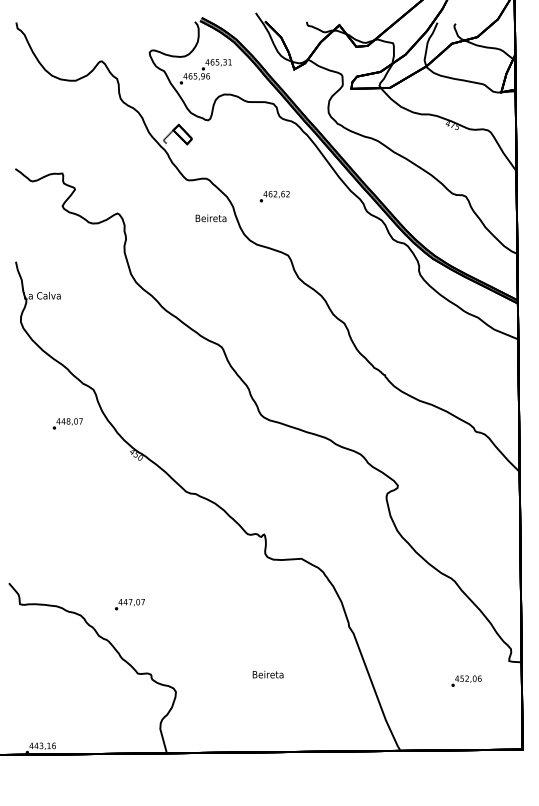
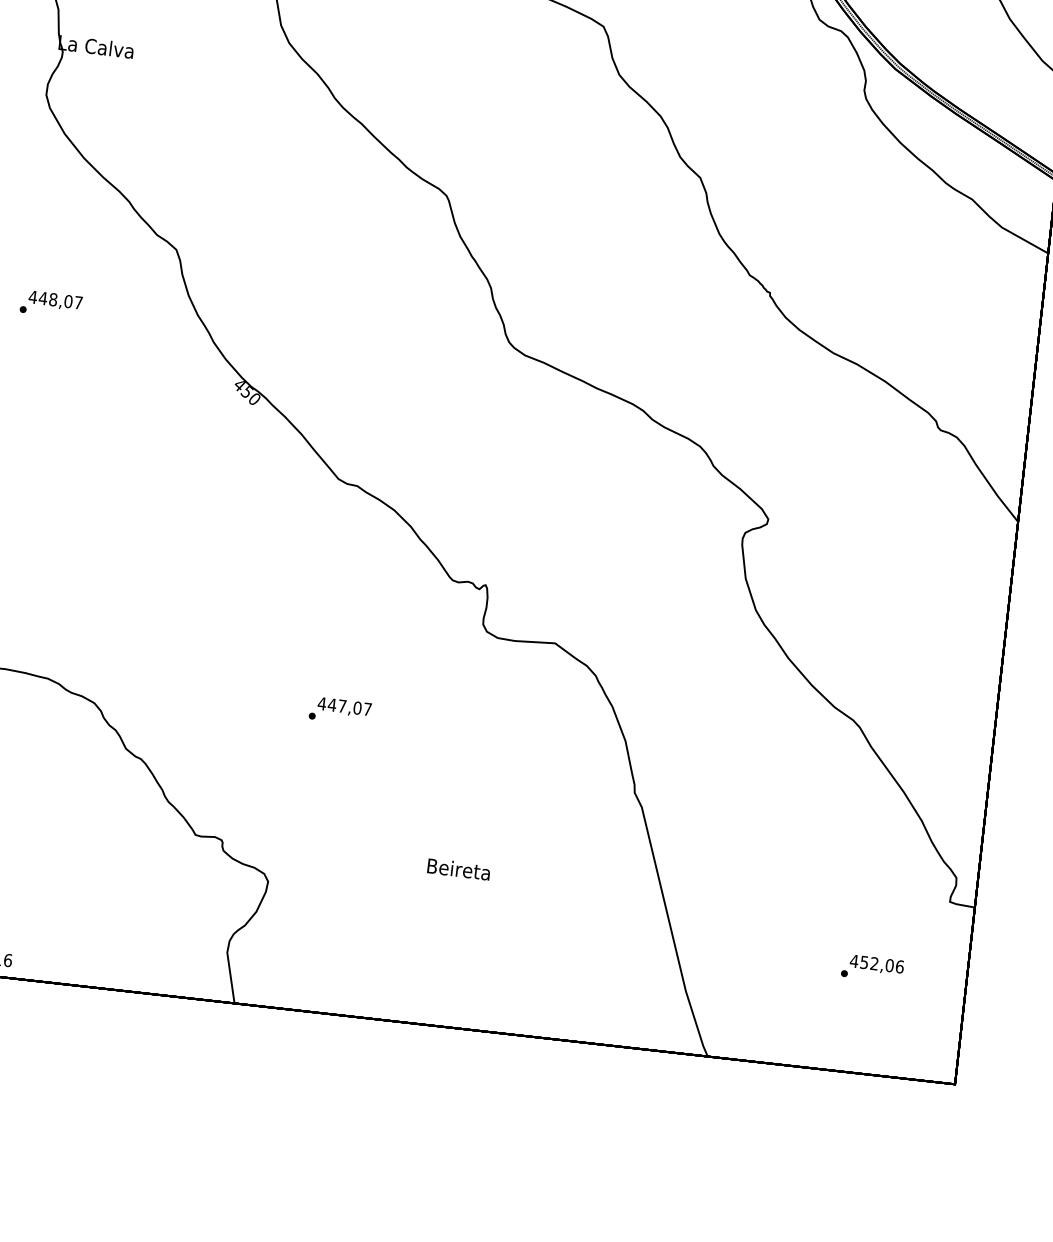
text: (67, 423) -> (50, 303), moved
text: (129, 604) -> (339, 710), moved
text: (466, 680) -> (872, 967), moved

